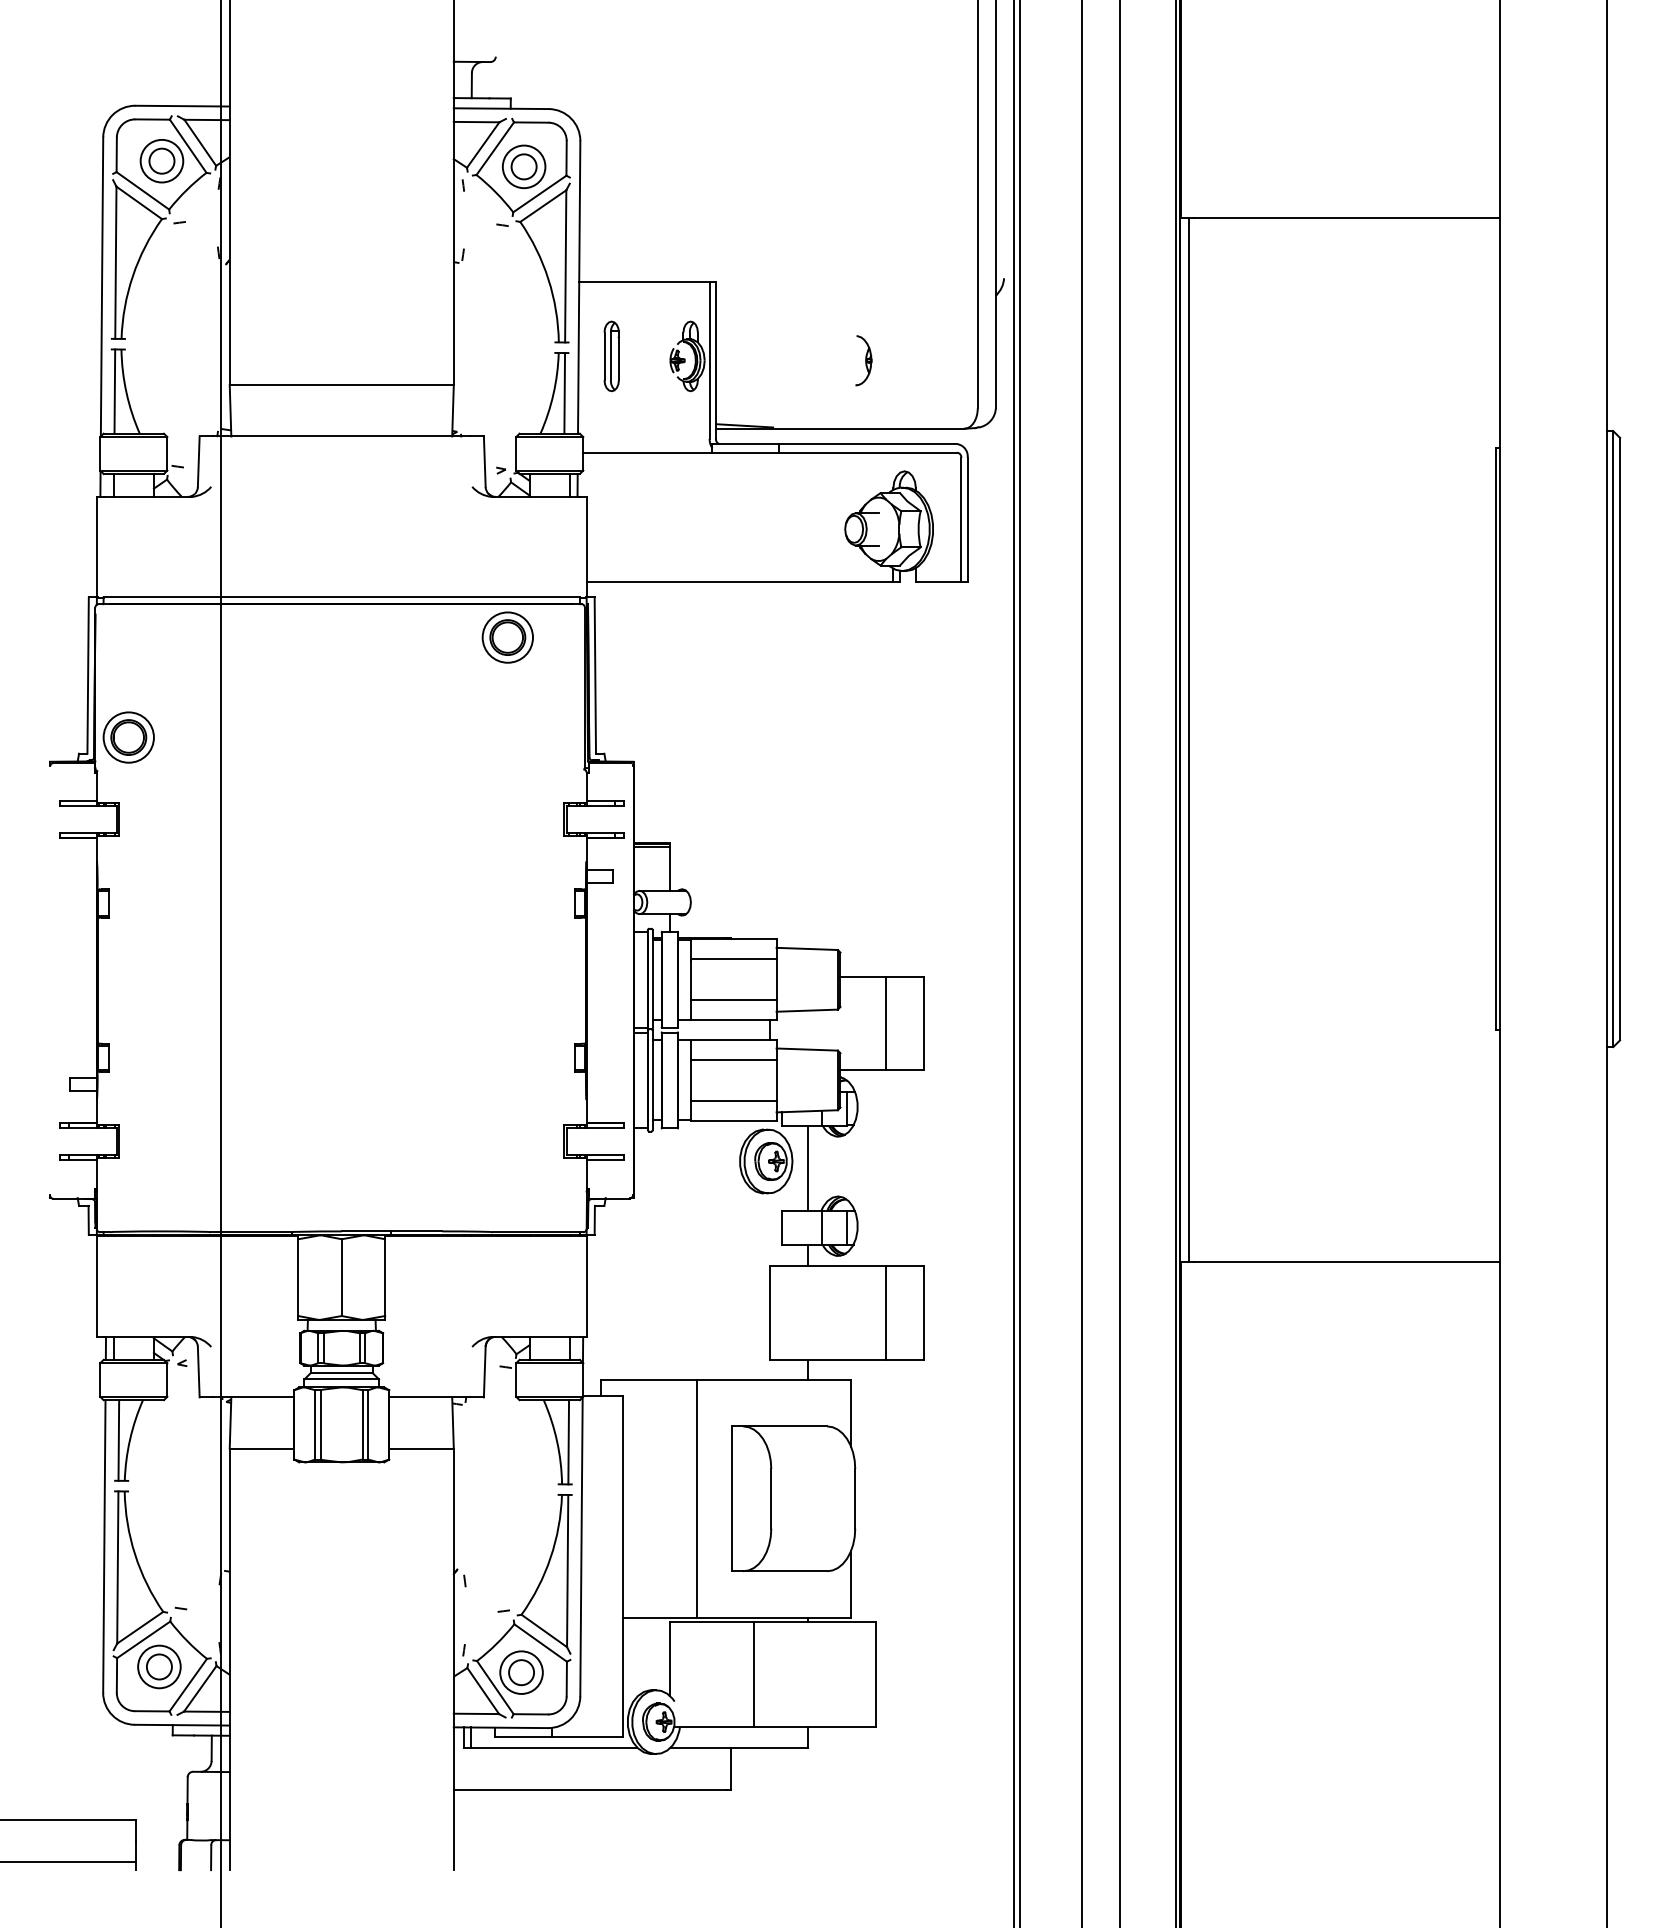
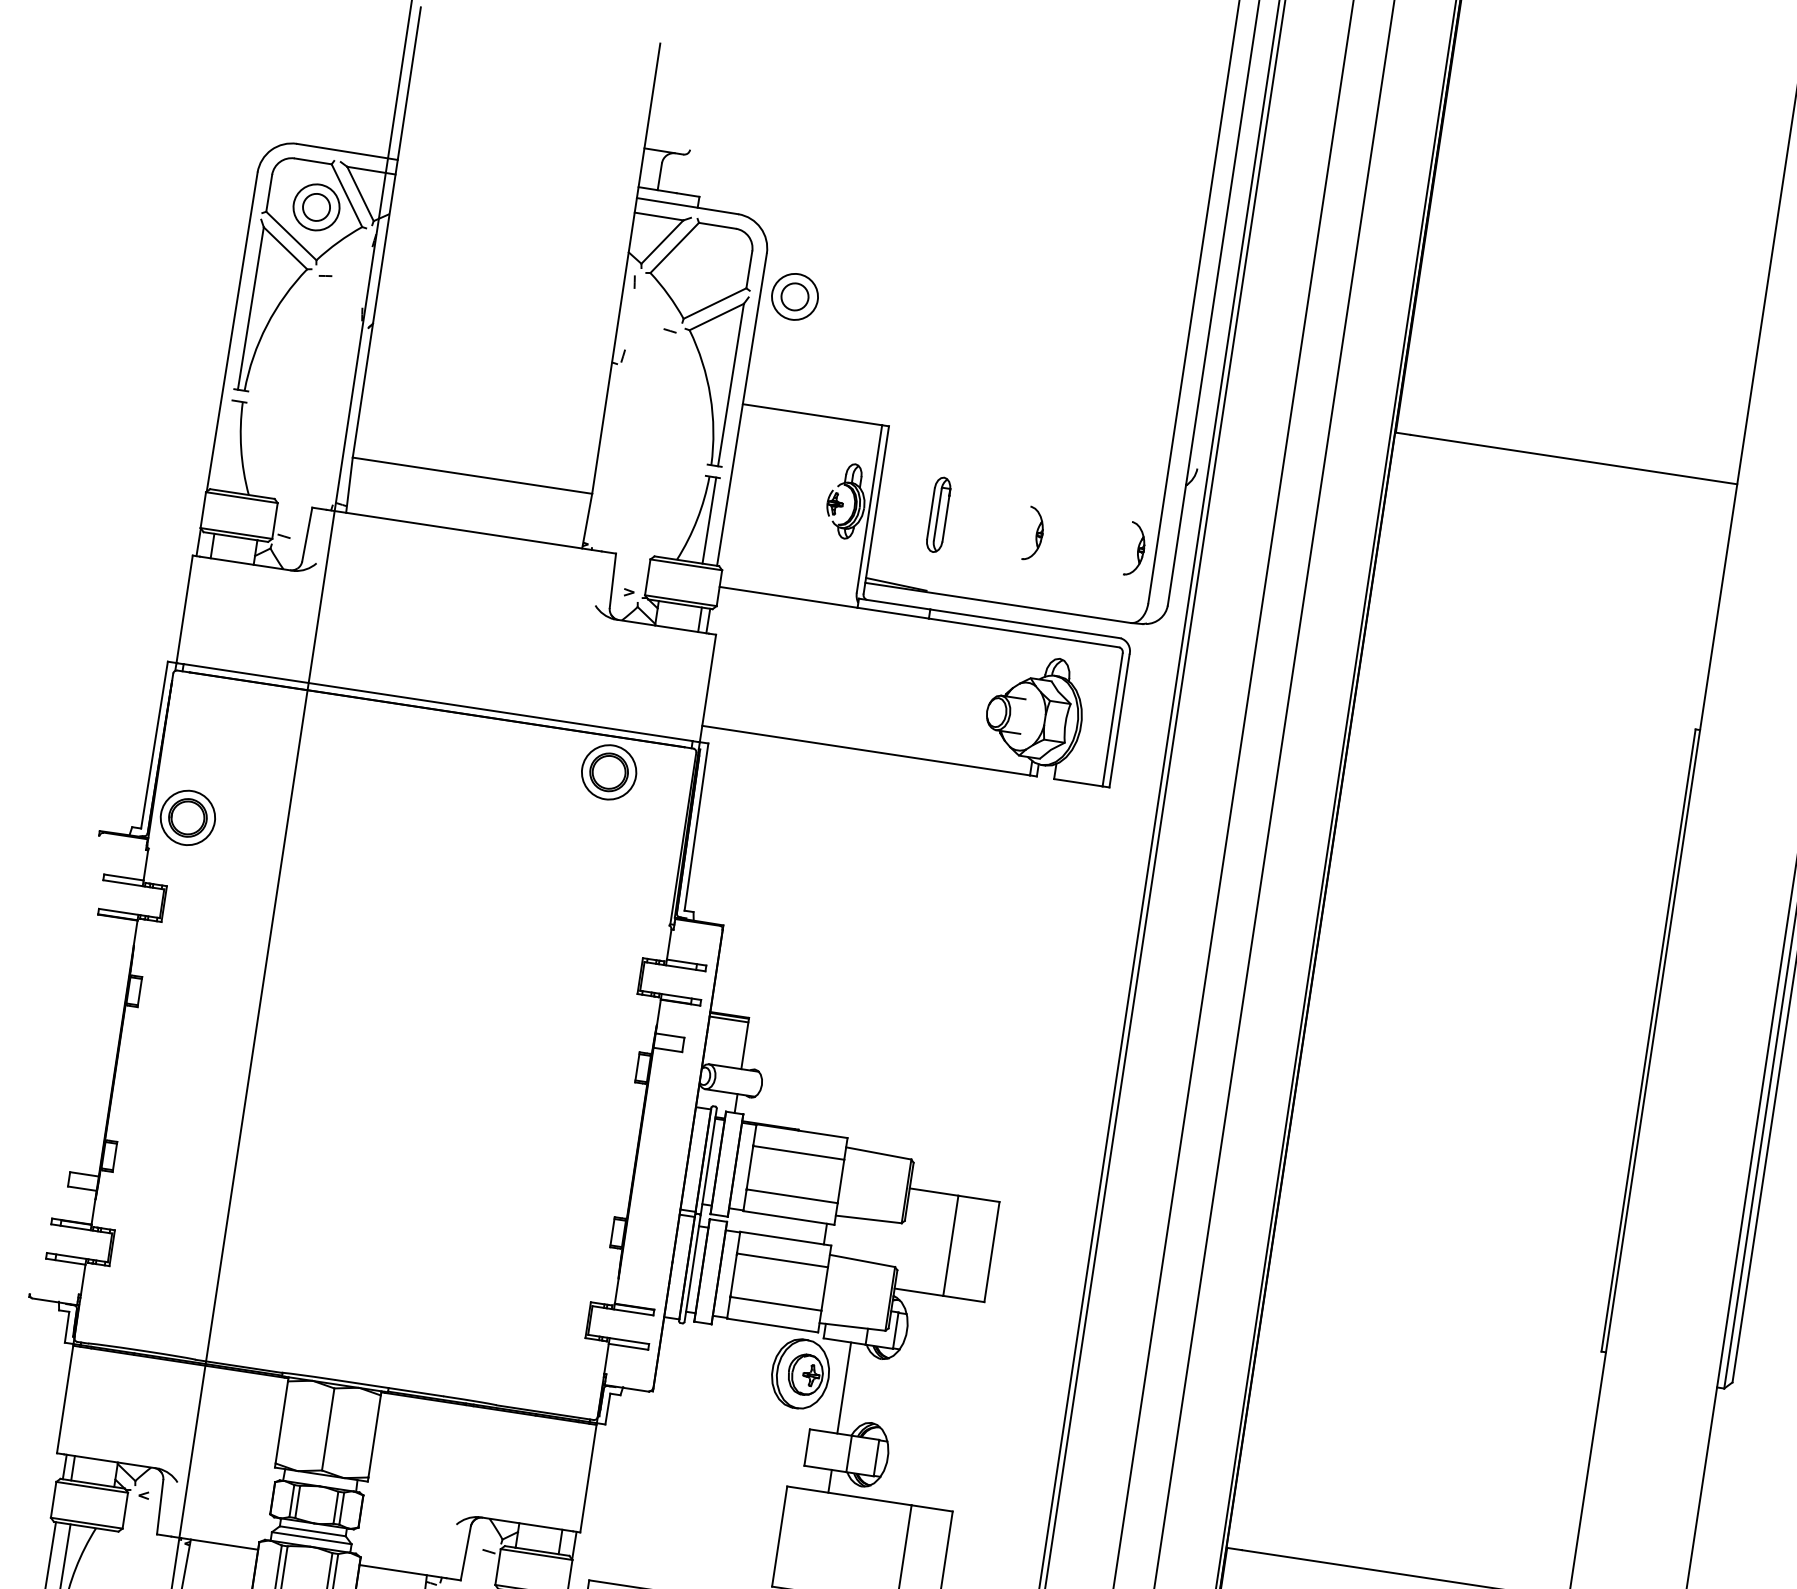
part: (524, 166) -> (795, 296), moved
part: (611, 356) -> (938, 514), moved
part: (958, 360) -> (1135, 549), added
line: (114, 391) -> (228, 445), removed
line: (1188, 739) -> (1319, 991), removed

